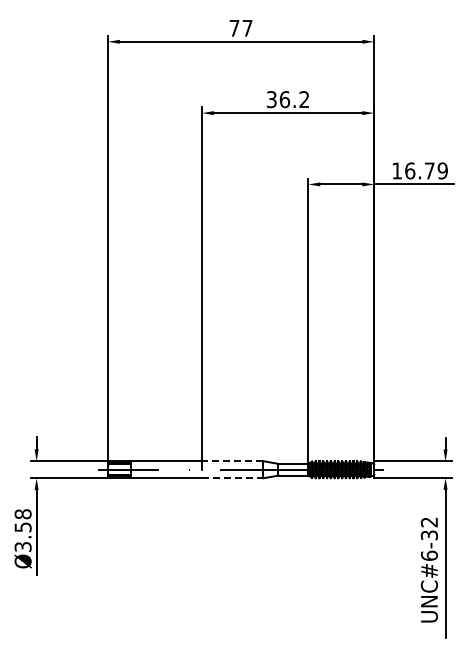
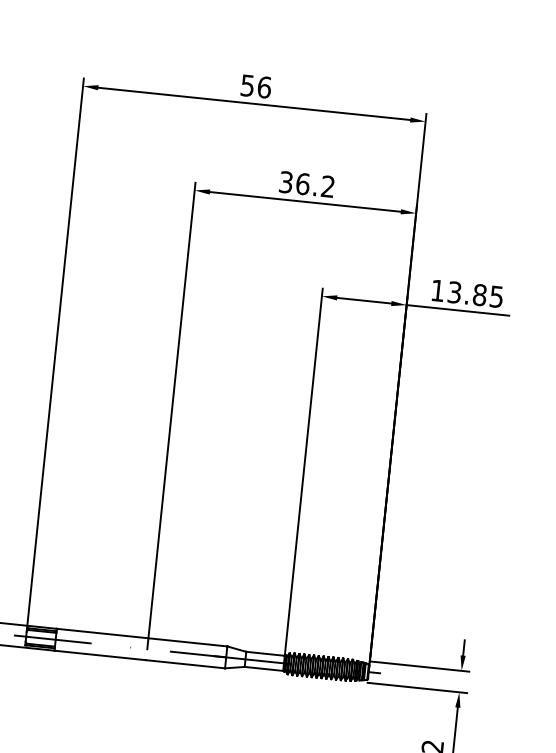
text: (240, 27) -> (255, 85), 77 -> 56
text: (426, 170) -> (475, 294), 16.79 -> 13.85
line: (232, 461) -> (187, 642), dashed -> solid
line: (232, 478) -> (185, 664), dashed -> solid

